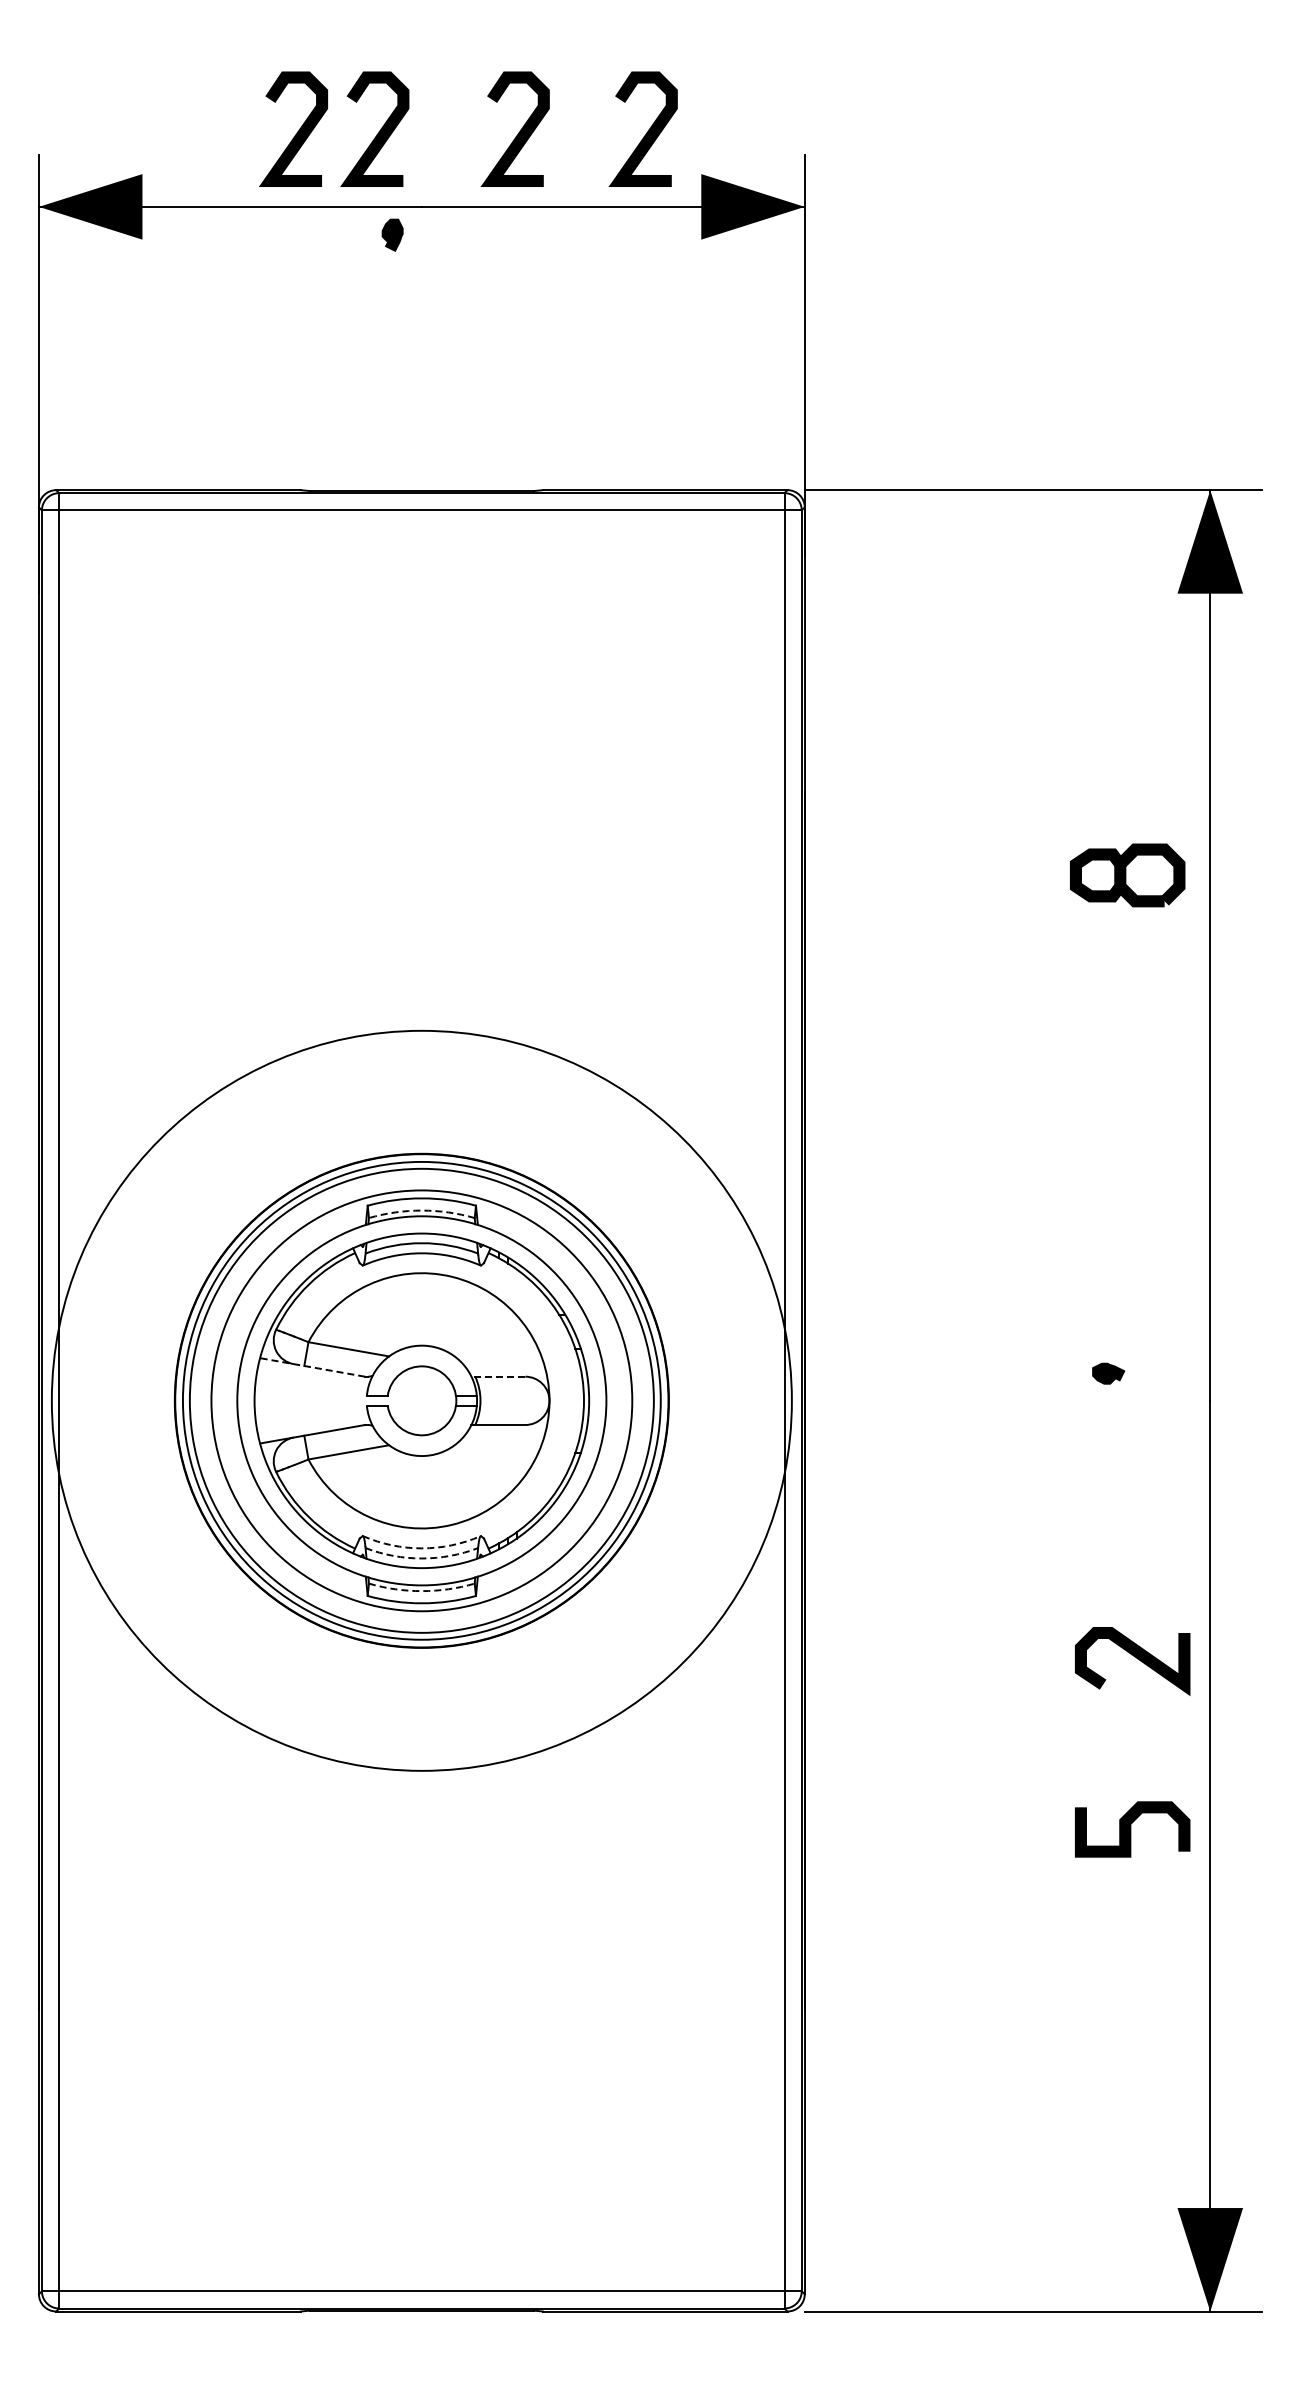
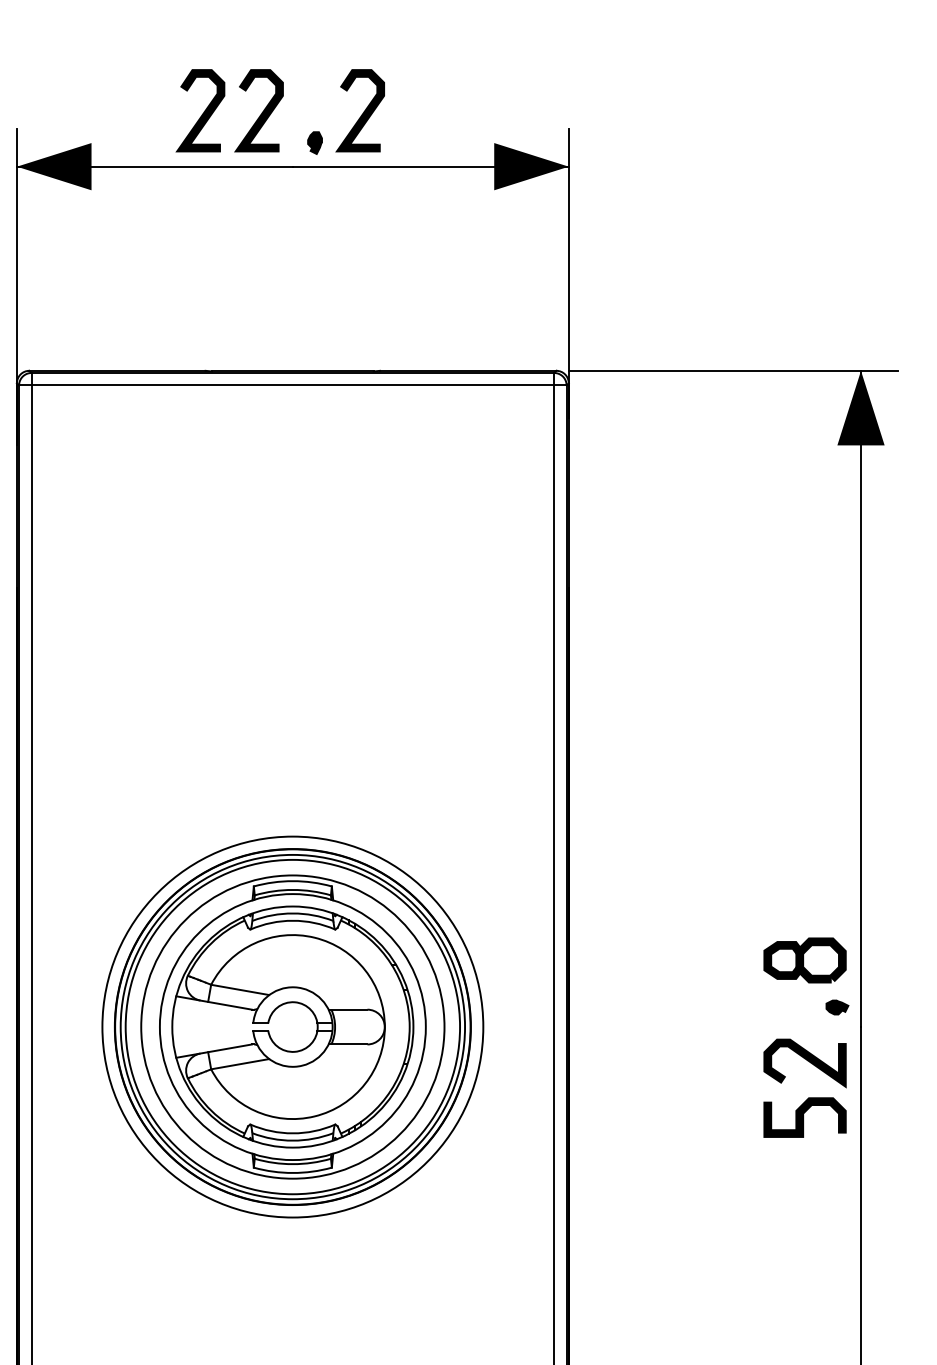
curve: (646, 132) -> (454, 113), removed
part: (392, 234) -> (314, 142), moved
part: (1127, 875) -> (804, 960), moved
arc: (421, 1210) -> (292, 889), dashed -> solid
line: (312, 1367) -> (214, 1003), dashed -> solid
part: (1108, 1373) -> (837, 1007), moved
line: (498, 1376) -> (348, 1009), dashed -> solid
circle: (421, 1400) -> (292, 1026), size x0.71
arc: (421, 1548) -> (292, 1133), dashed -> solid
arc: (421, 1558) -> (292, 1140), dashed -> solid
arc: (421, 1591) -> (292, 1164), dashed -> solid
curve: (1134, 1657) -> (806, 1060), moved
curve: (1131, 1829) -> (804, 1117), moved

